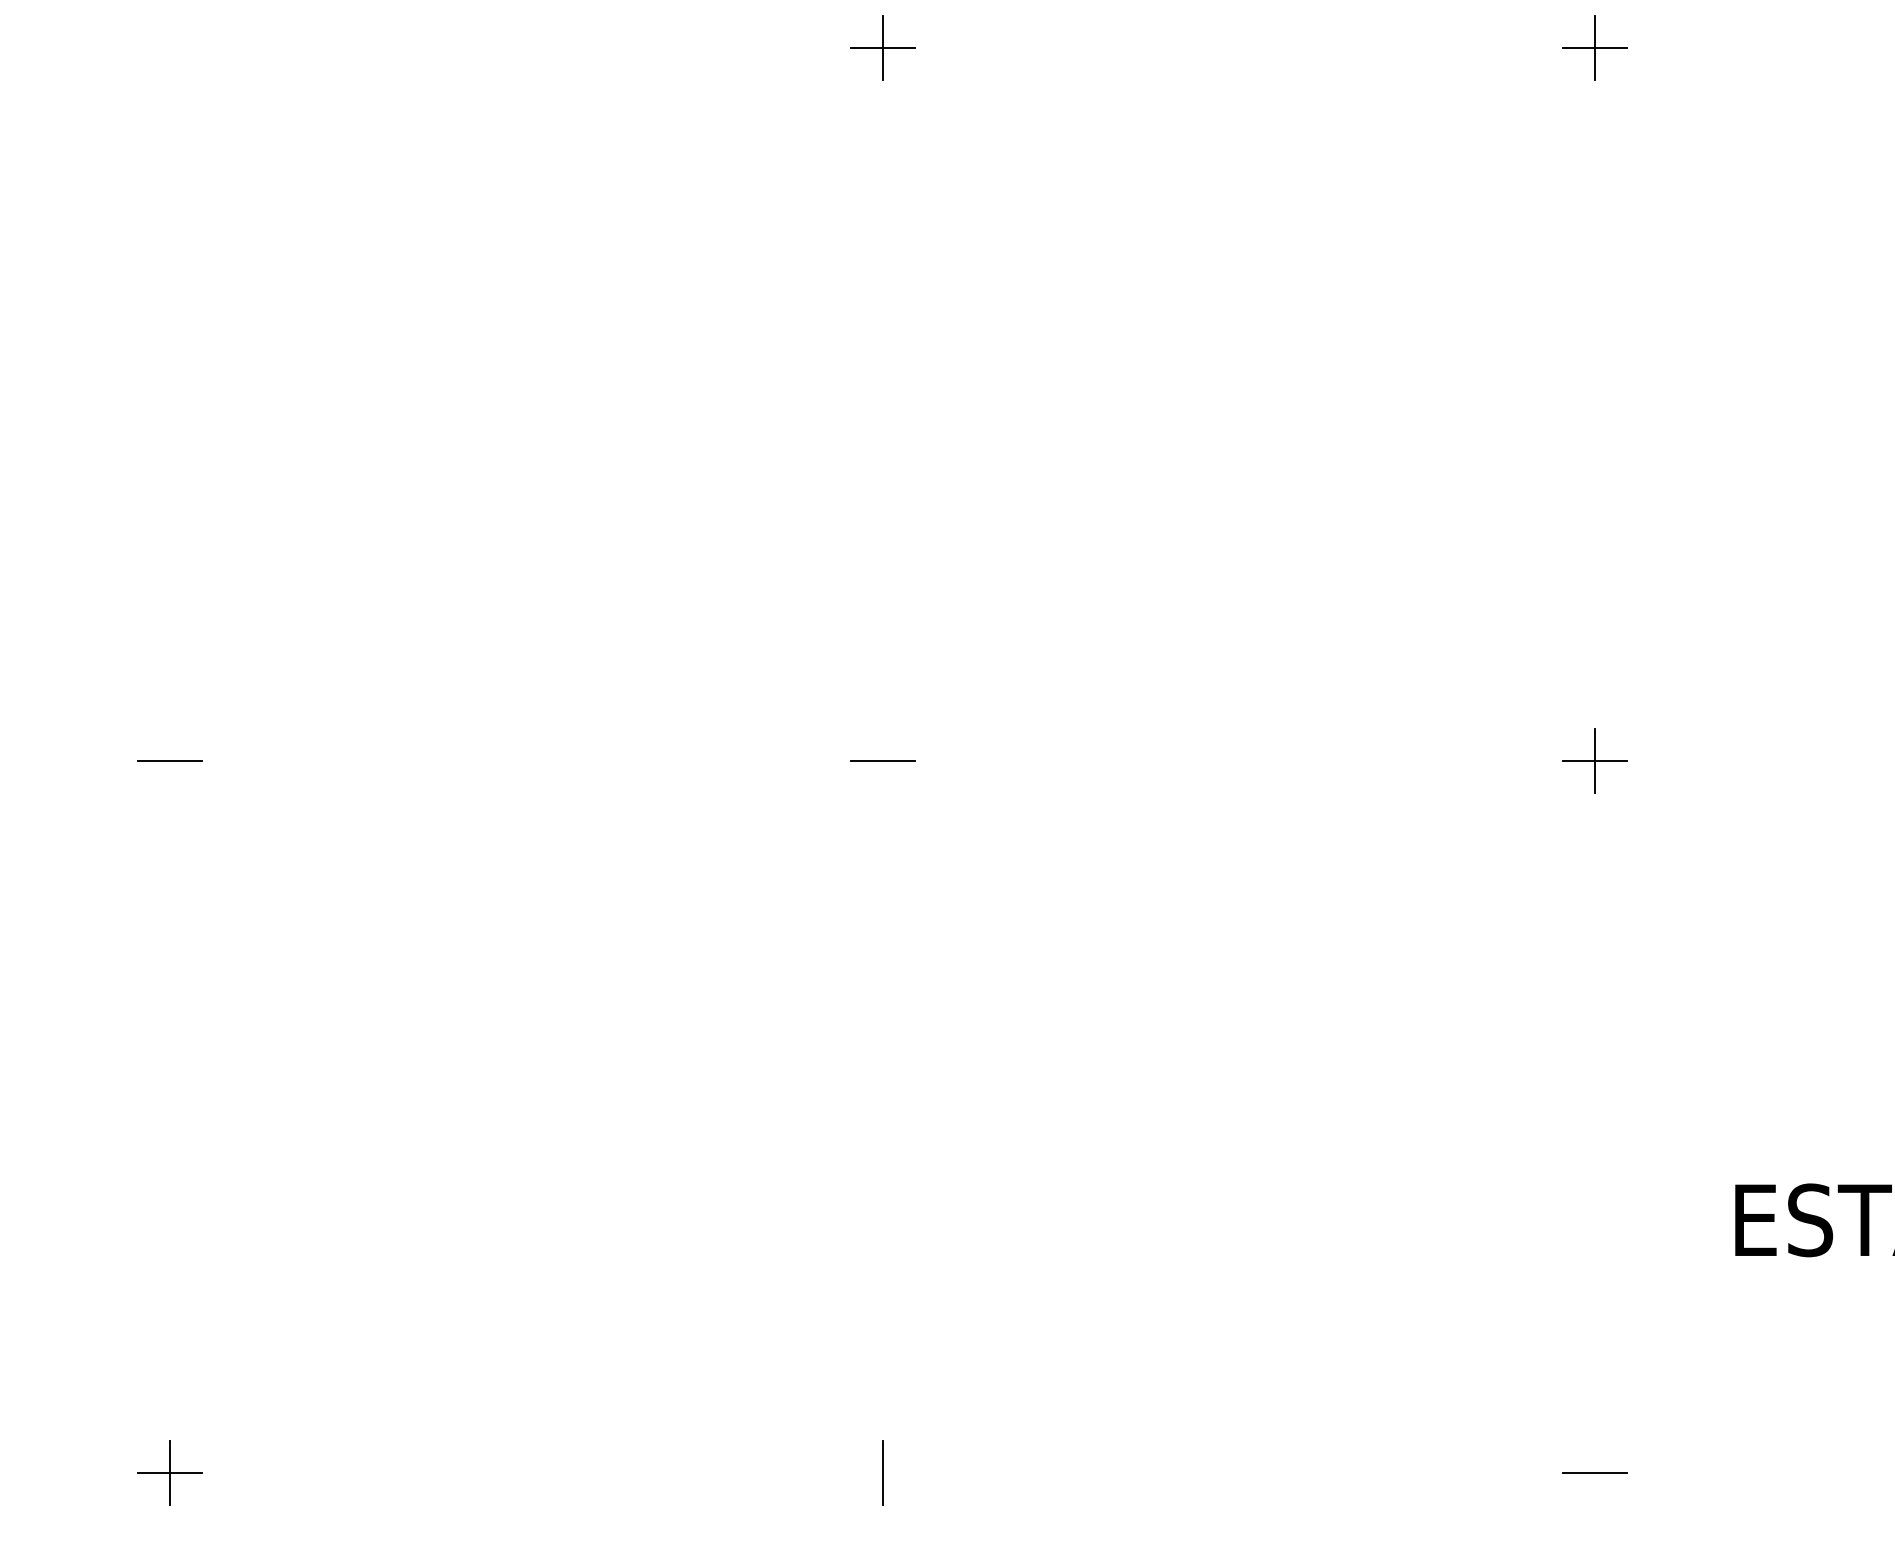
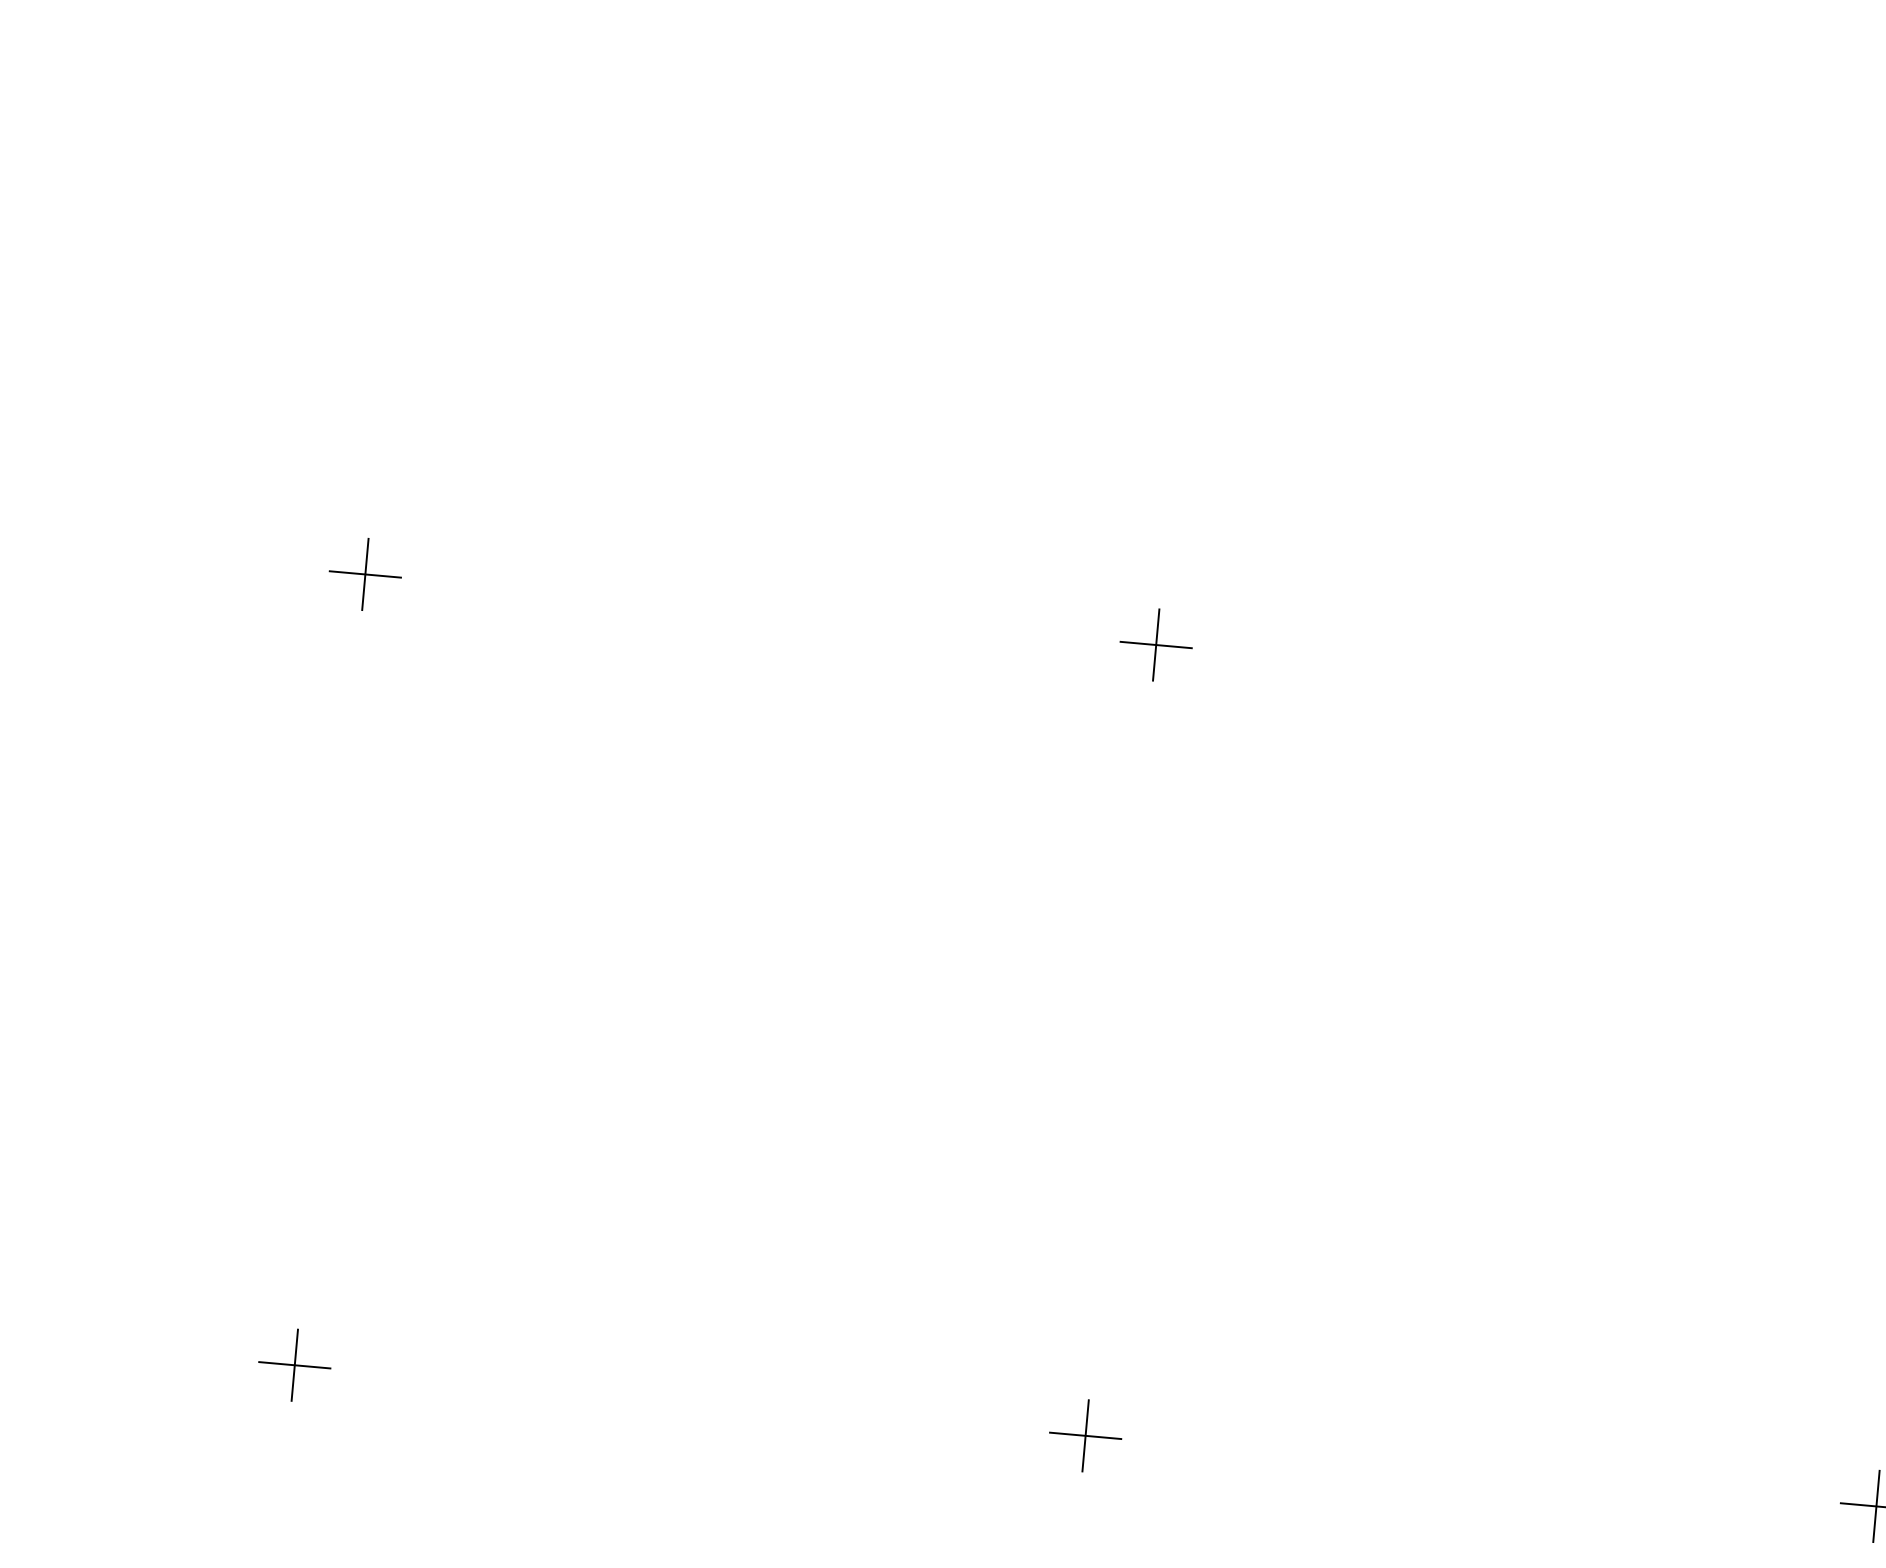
line: (170, 760) -> (365, 574), added
line: (882, 760) -> (1155, 644), added
line: (882, 1473) -> (1085, 1436), added
line: (1595, 1473) -> (1876, 1506), added

